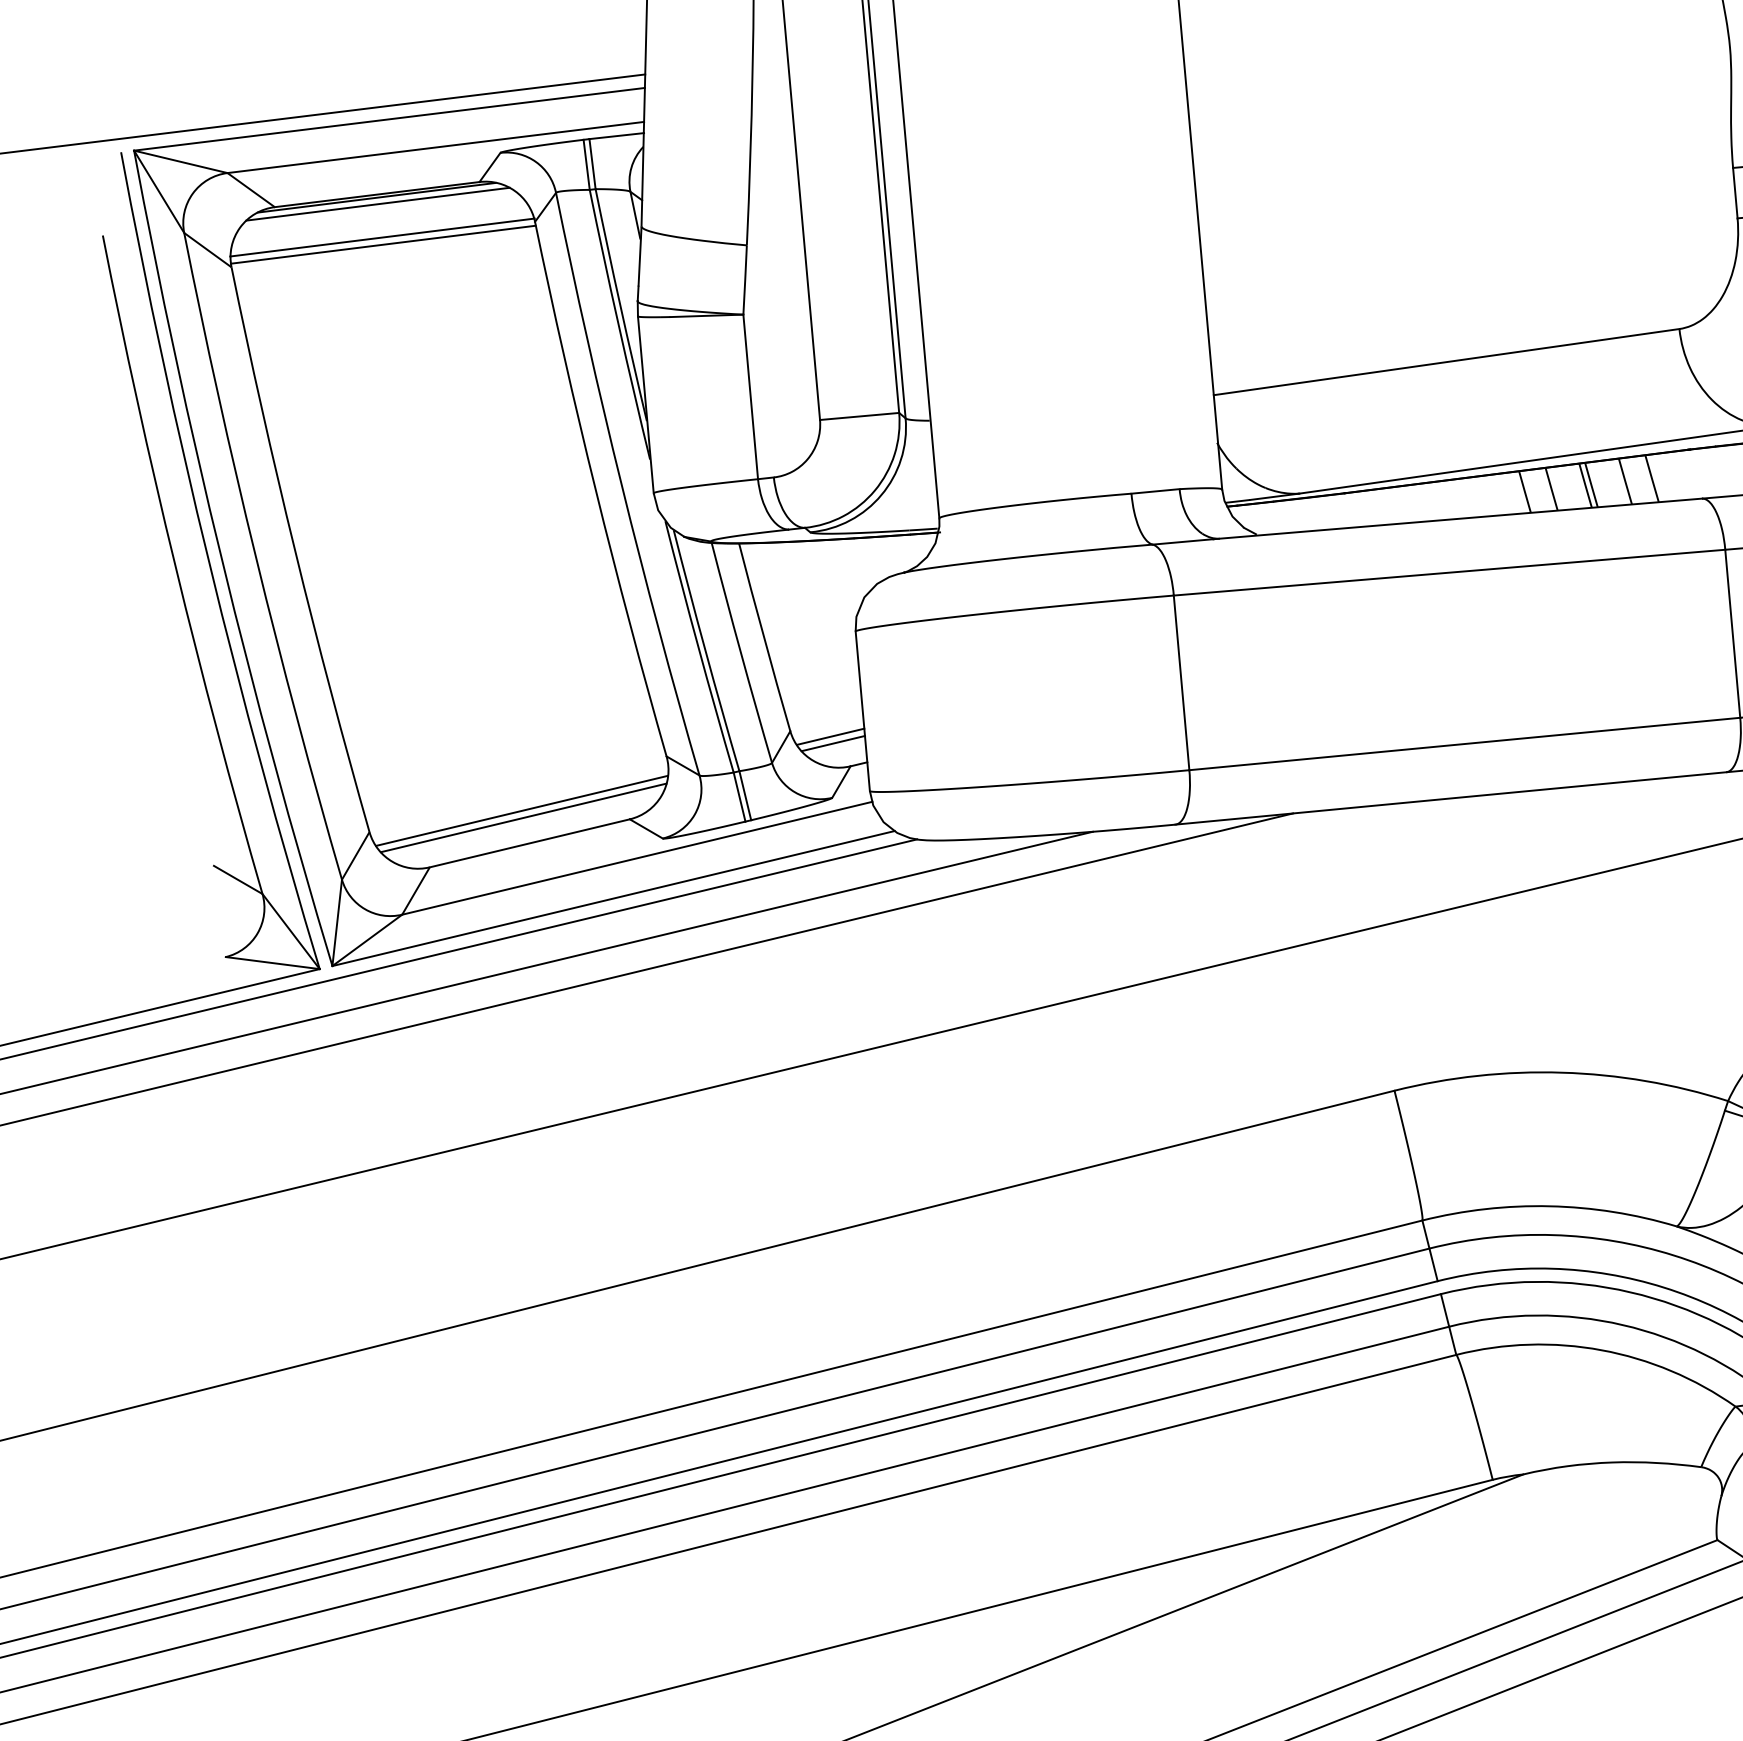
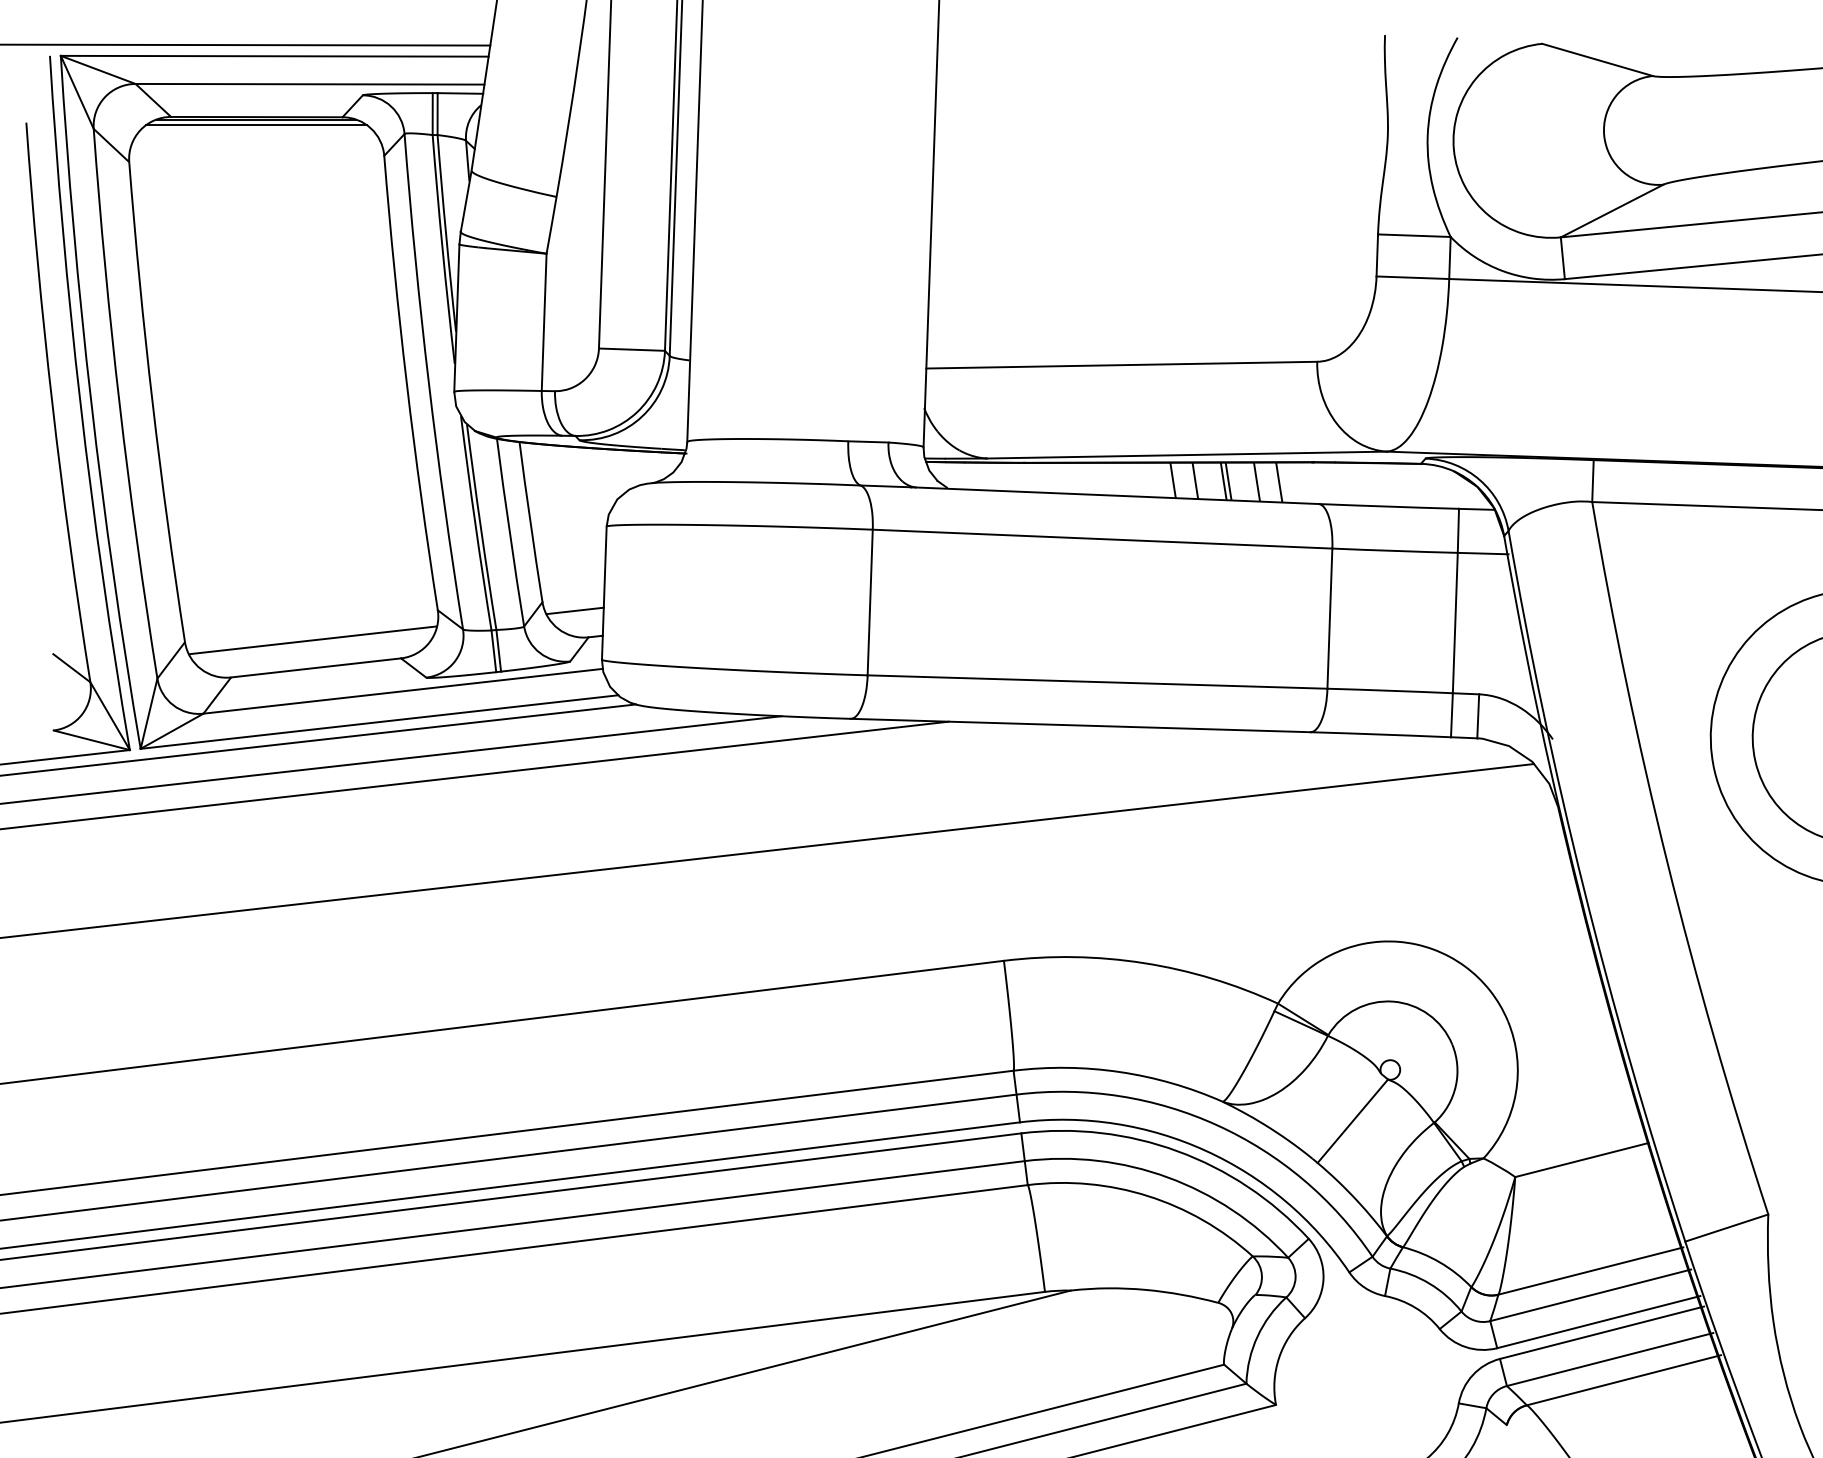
line: (382, 238) -> (256, 153), removed
line: (383, 245) -> (256, 159), removed
line: (833, 743) -> (576, 616), removed
line: (523, 816) -> (313, 645), removed

